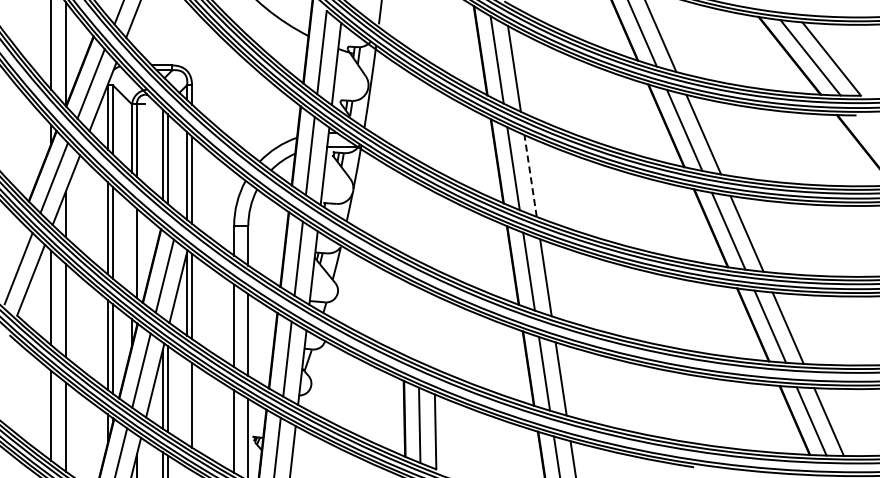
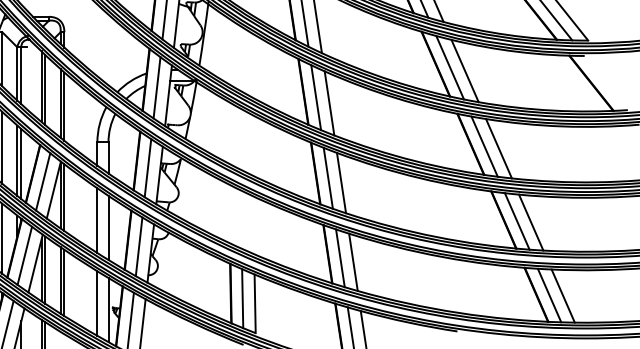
line: (530, 175) -> (329, 103), dashed -> solid
line: (132, 249) -> (17, 160), added
line: (187, 401) -> (60, 279), added

